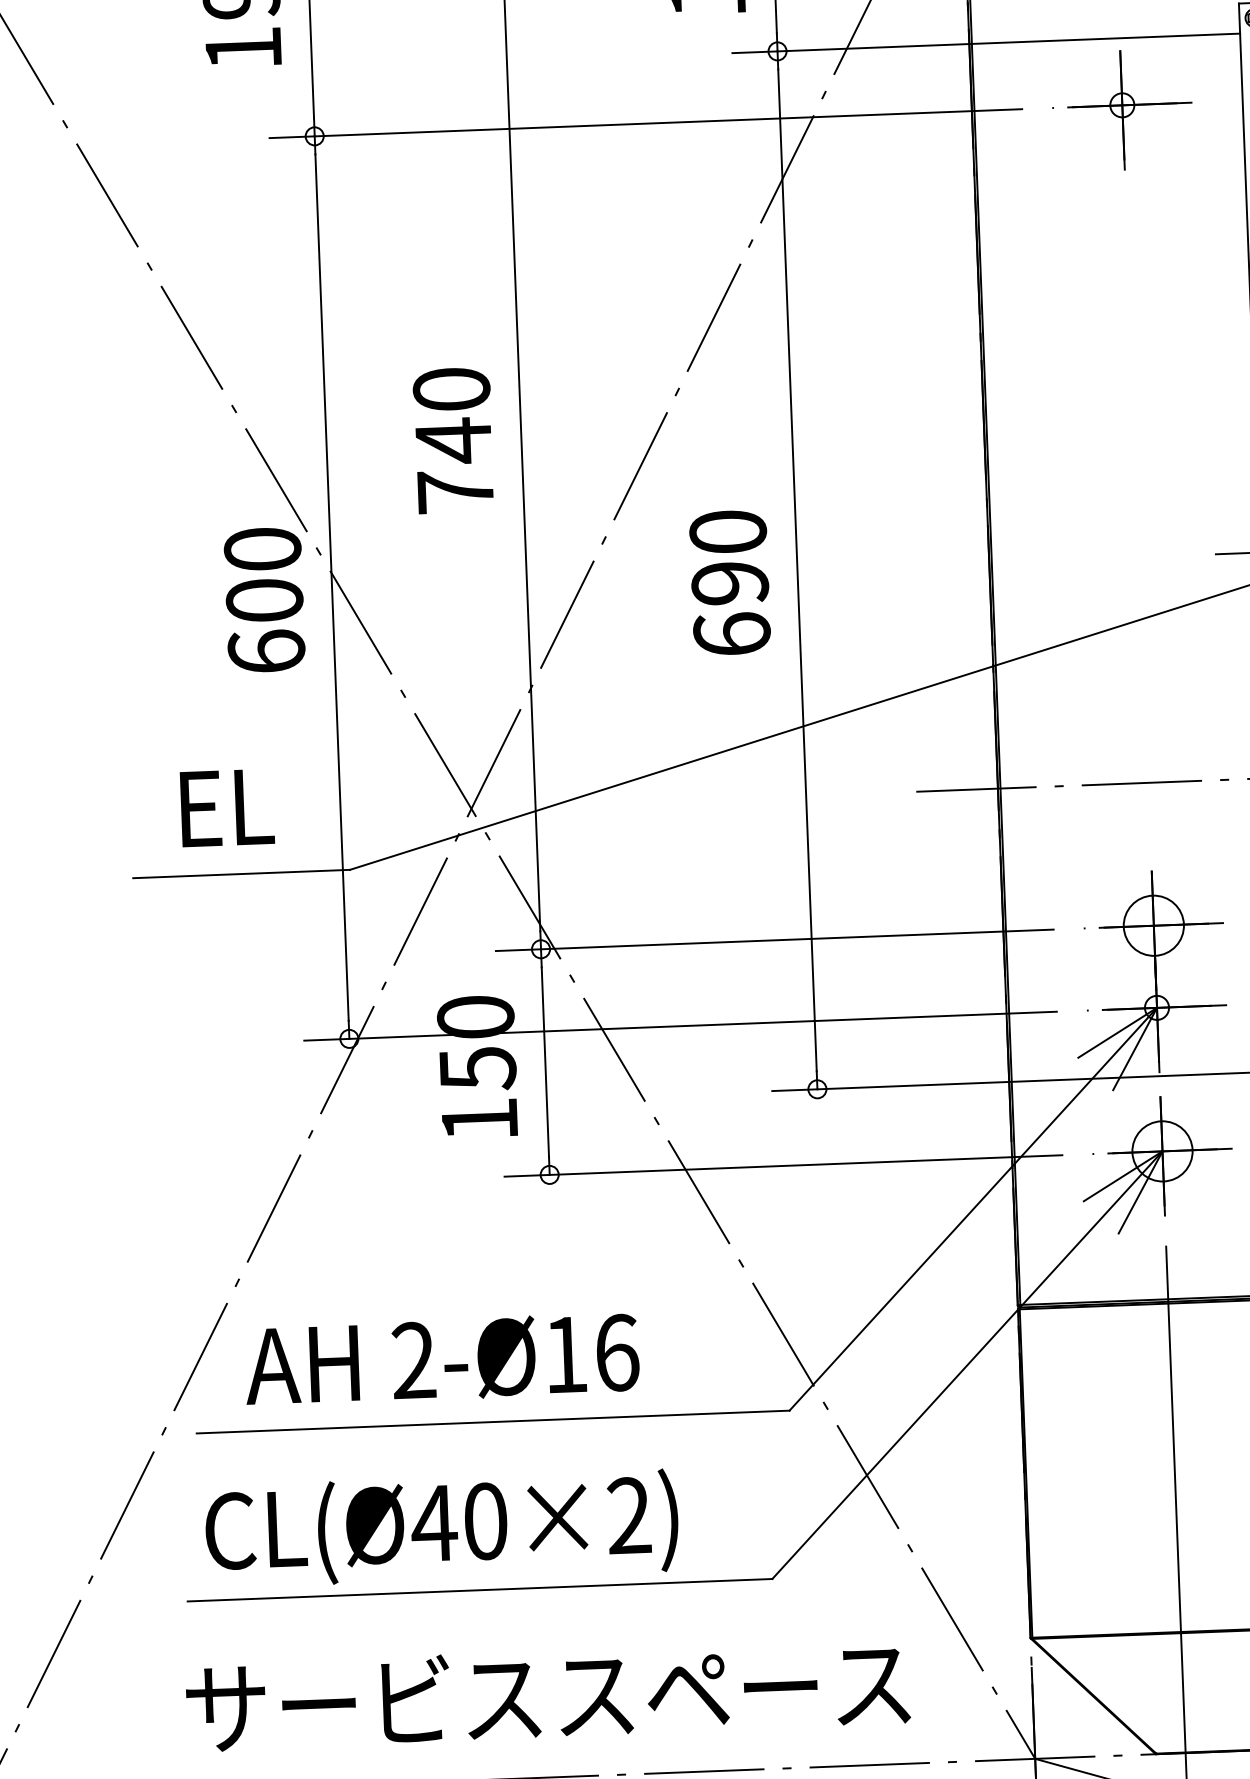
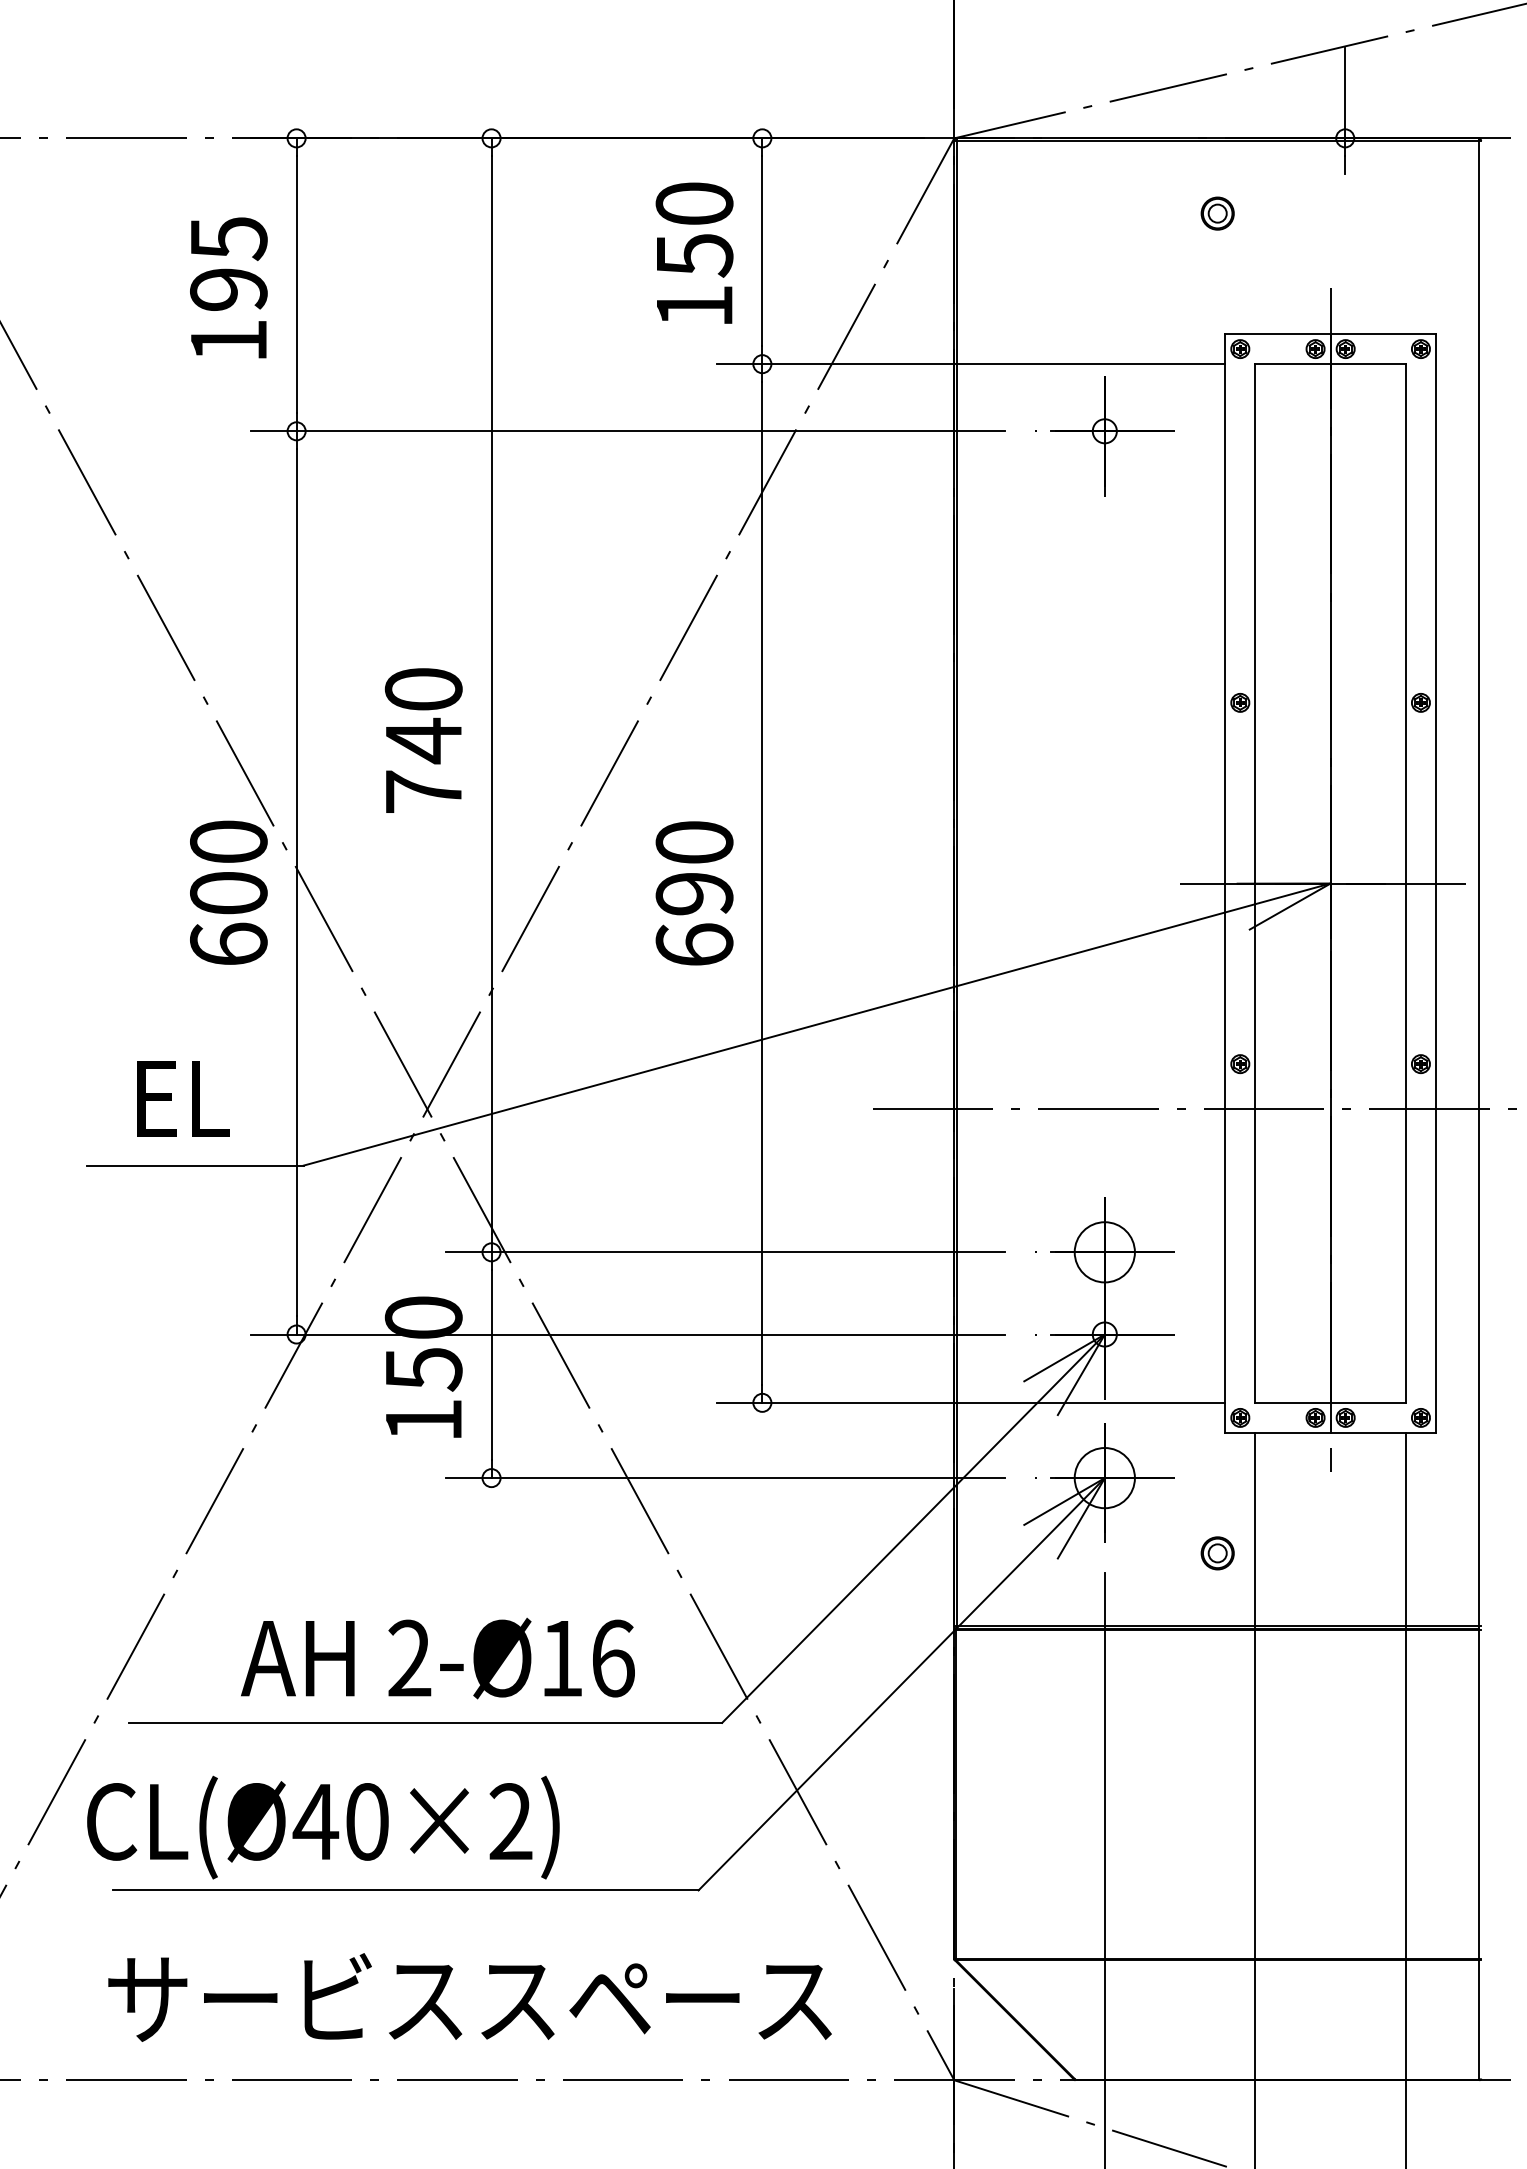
text: (441, 1359) -> (437, 1658), moved
text: (442, 1528) -> (323, 1827), moved

